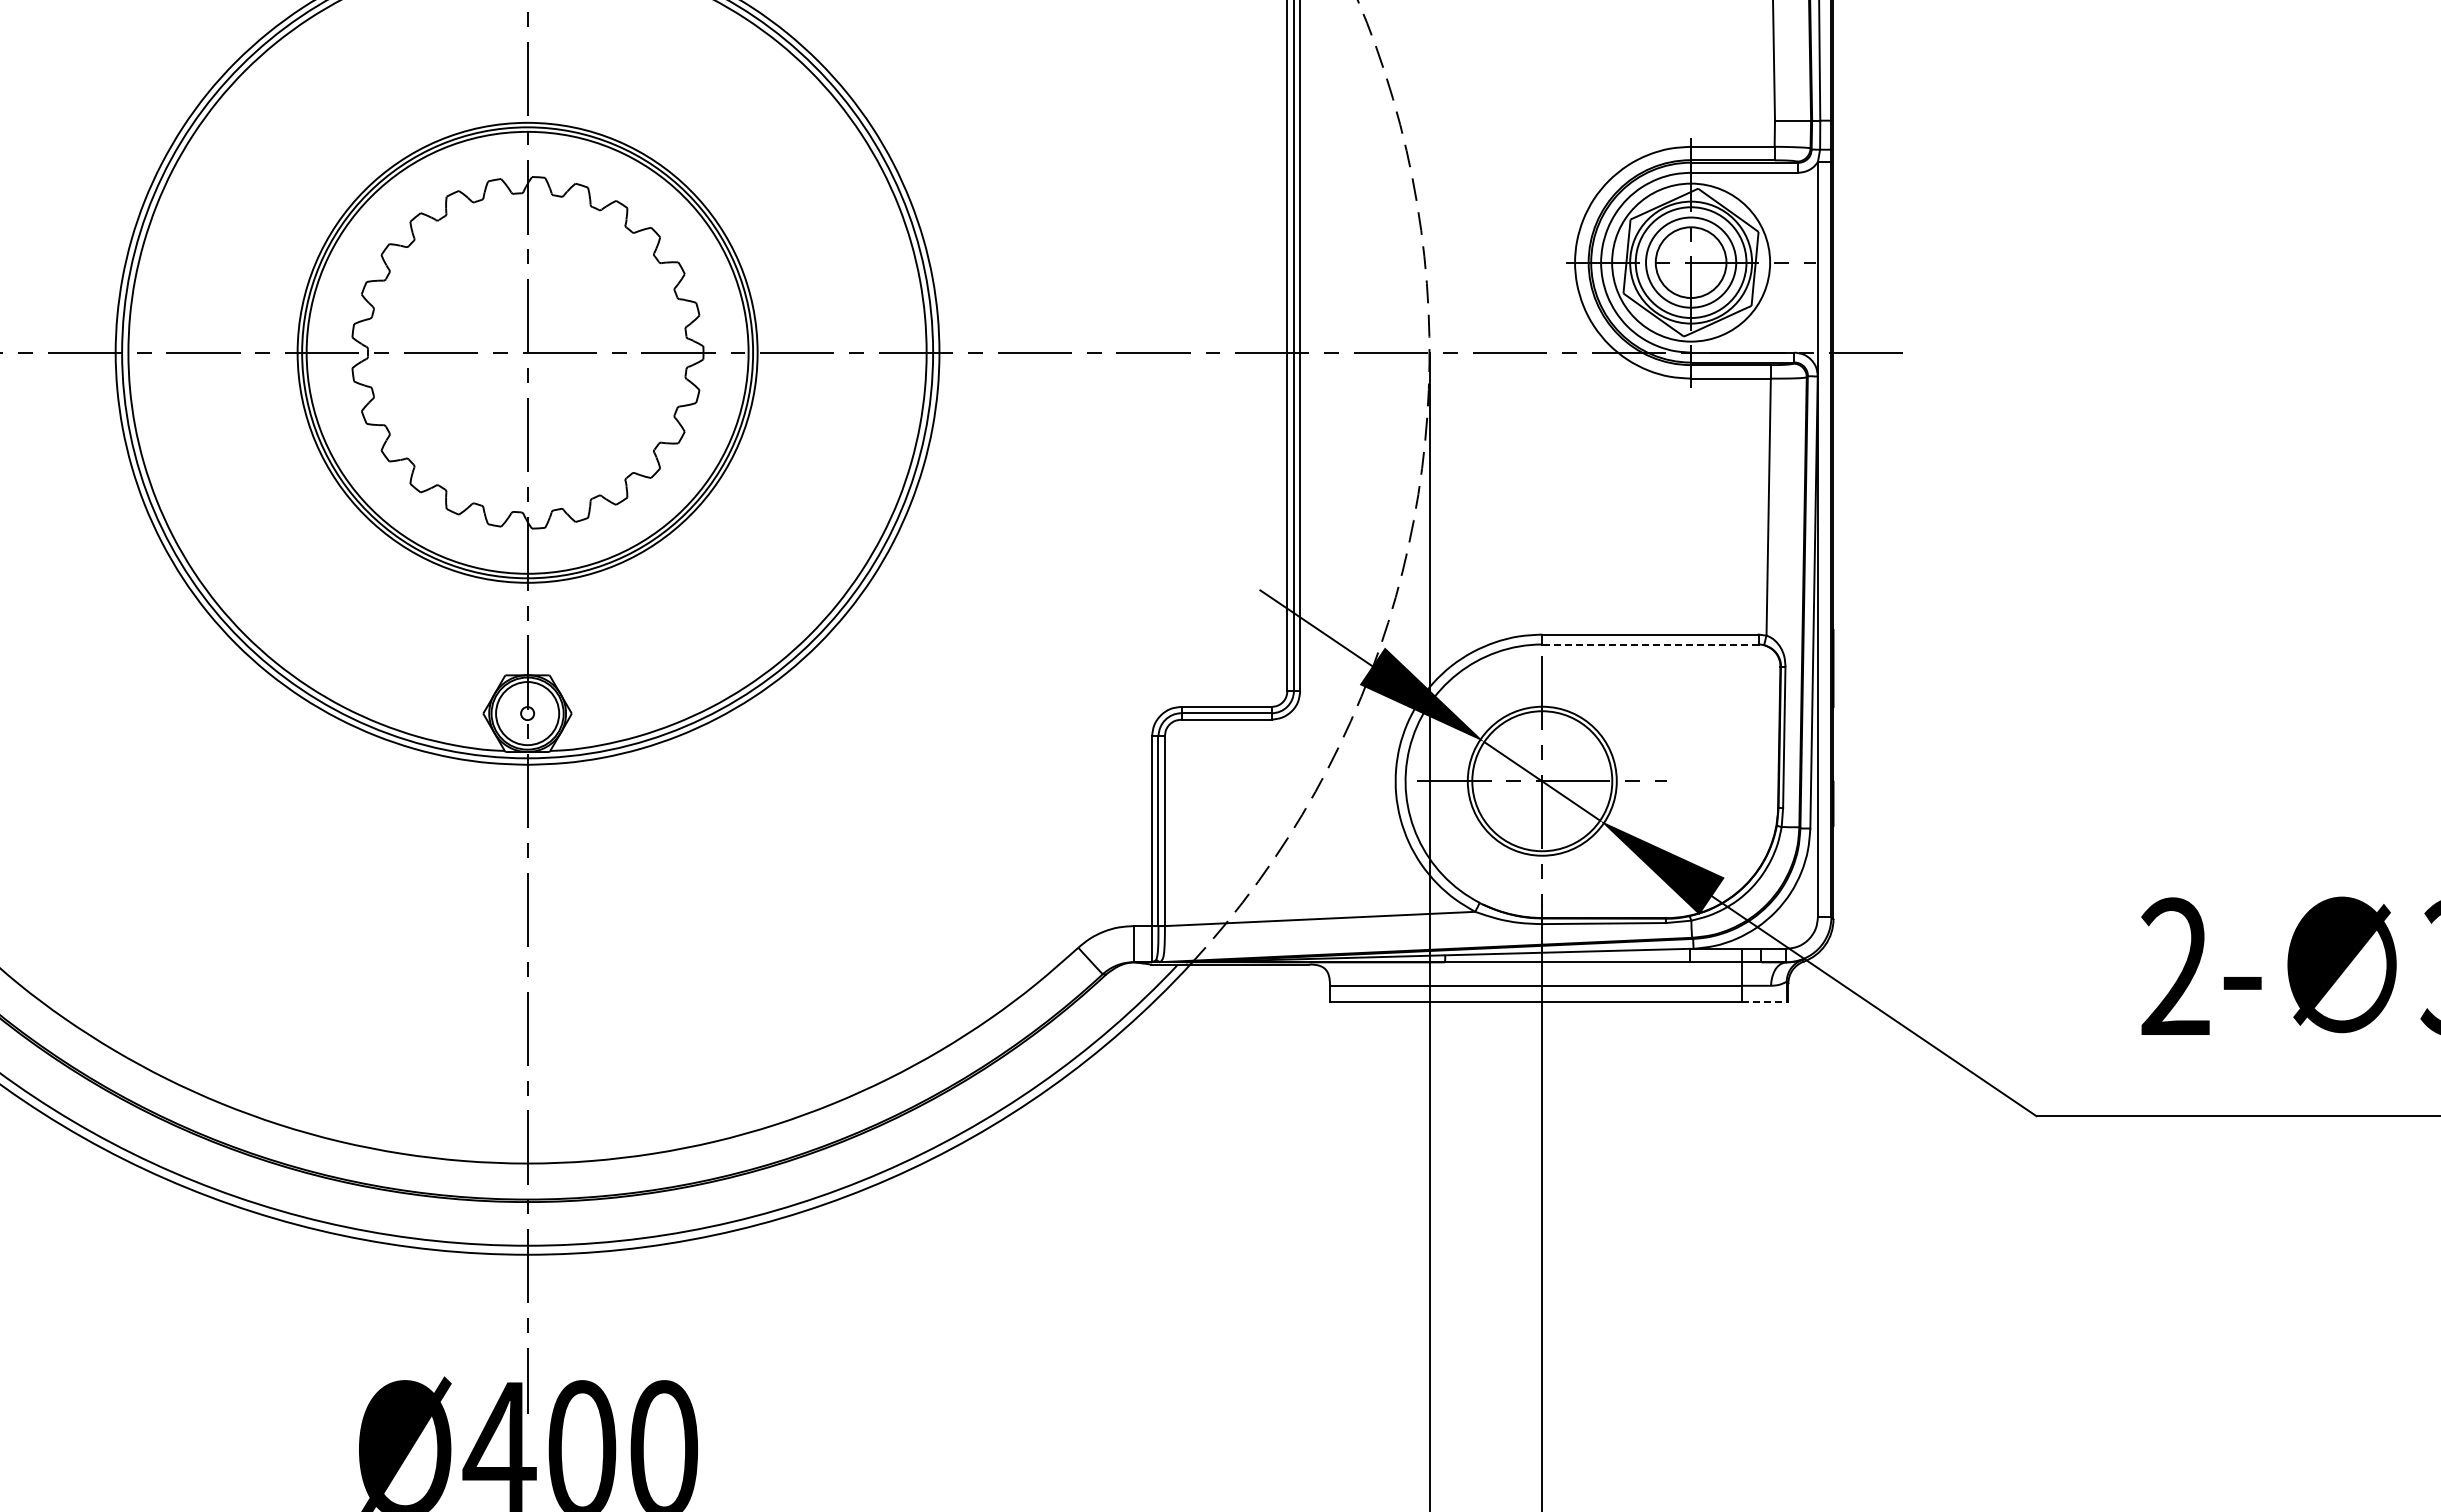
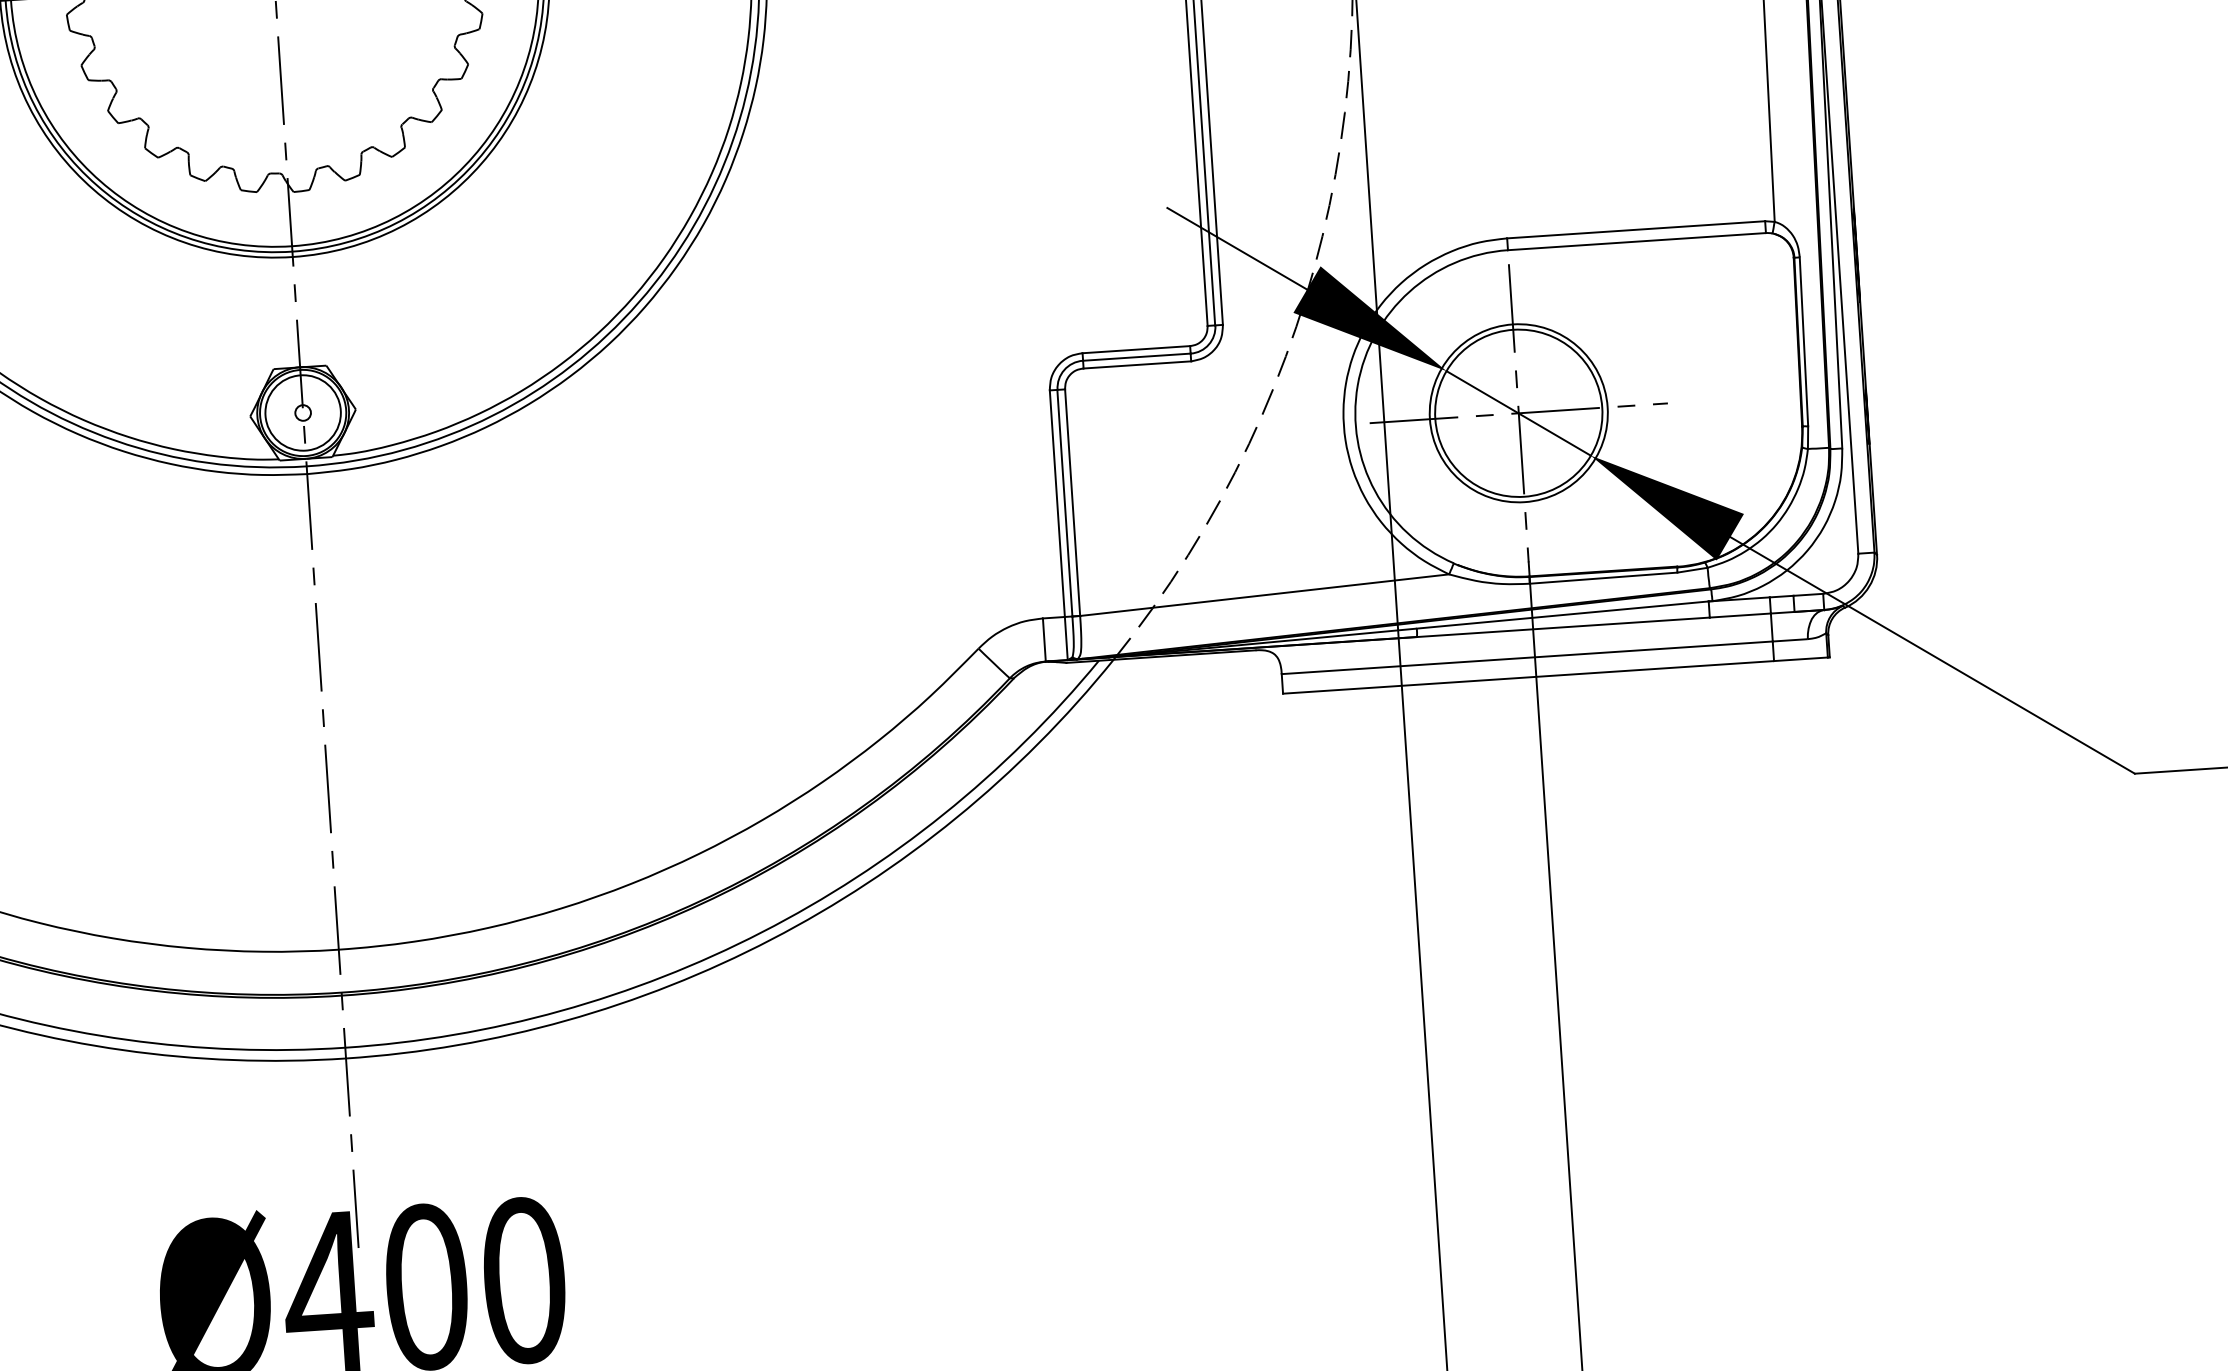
line: (1649, 644) -> (1635, 241), dashed -> solid
line: (1764, 1002) -> (1801, 659), dashed -> solid

